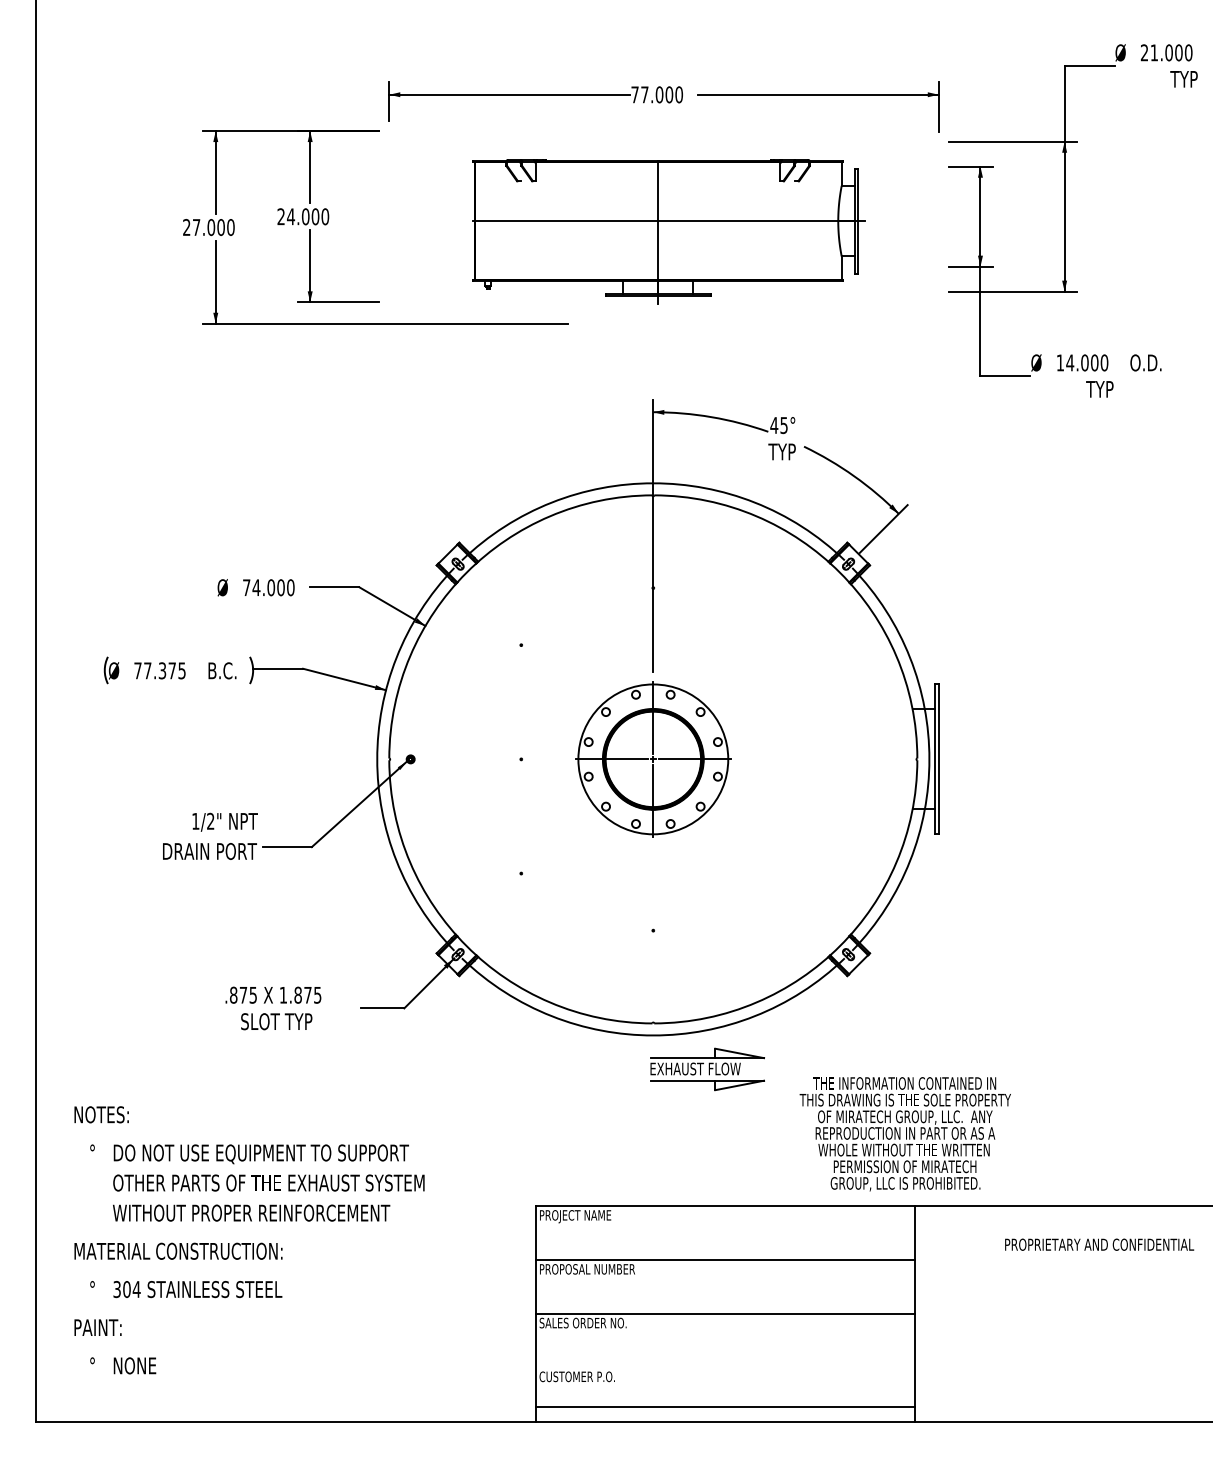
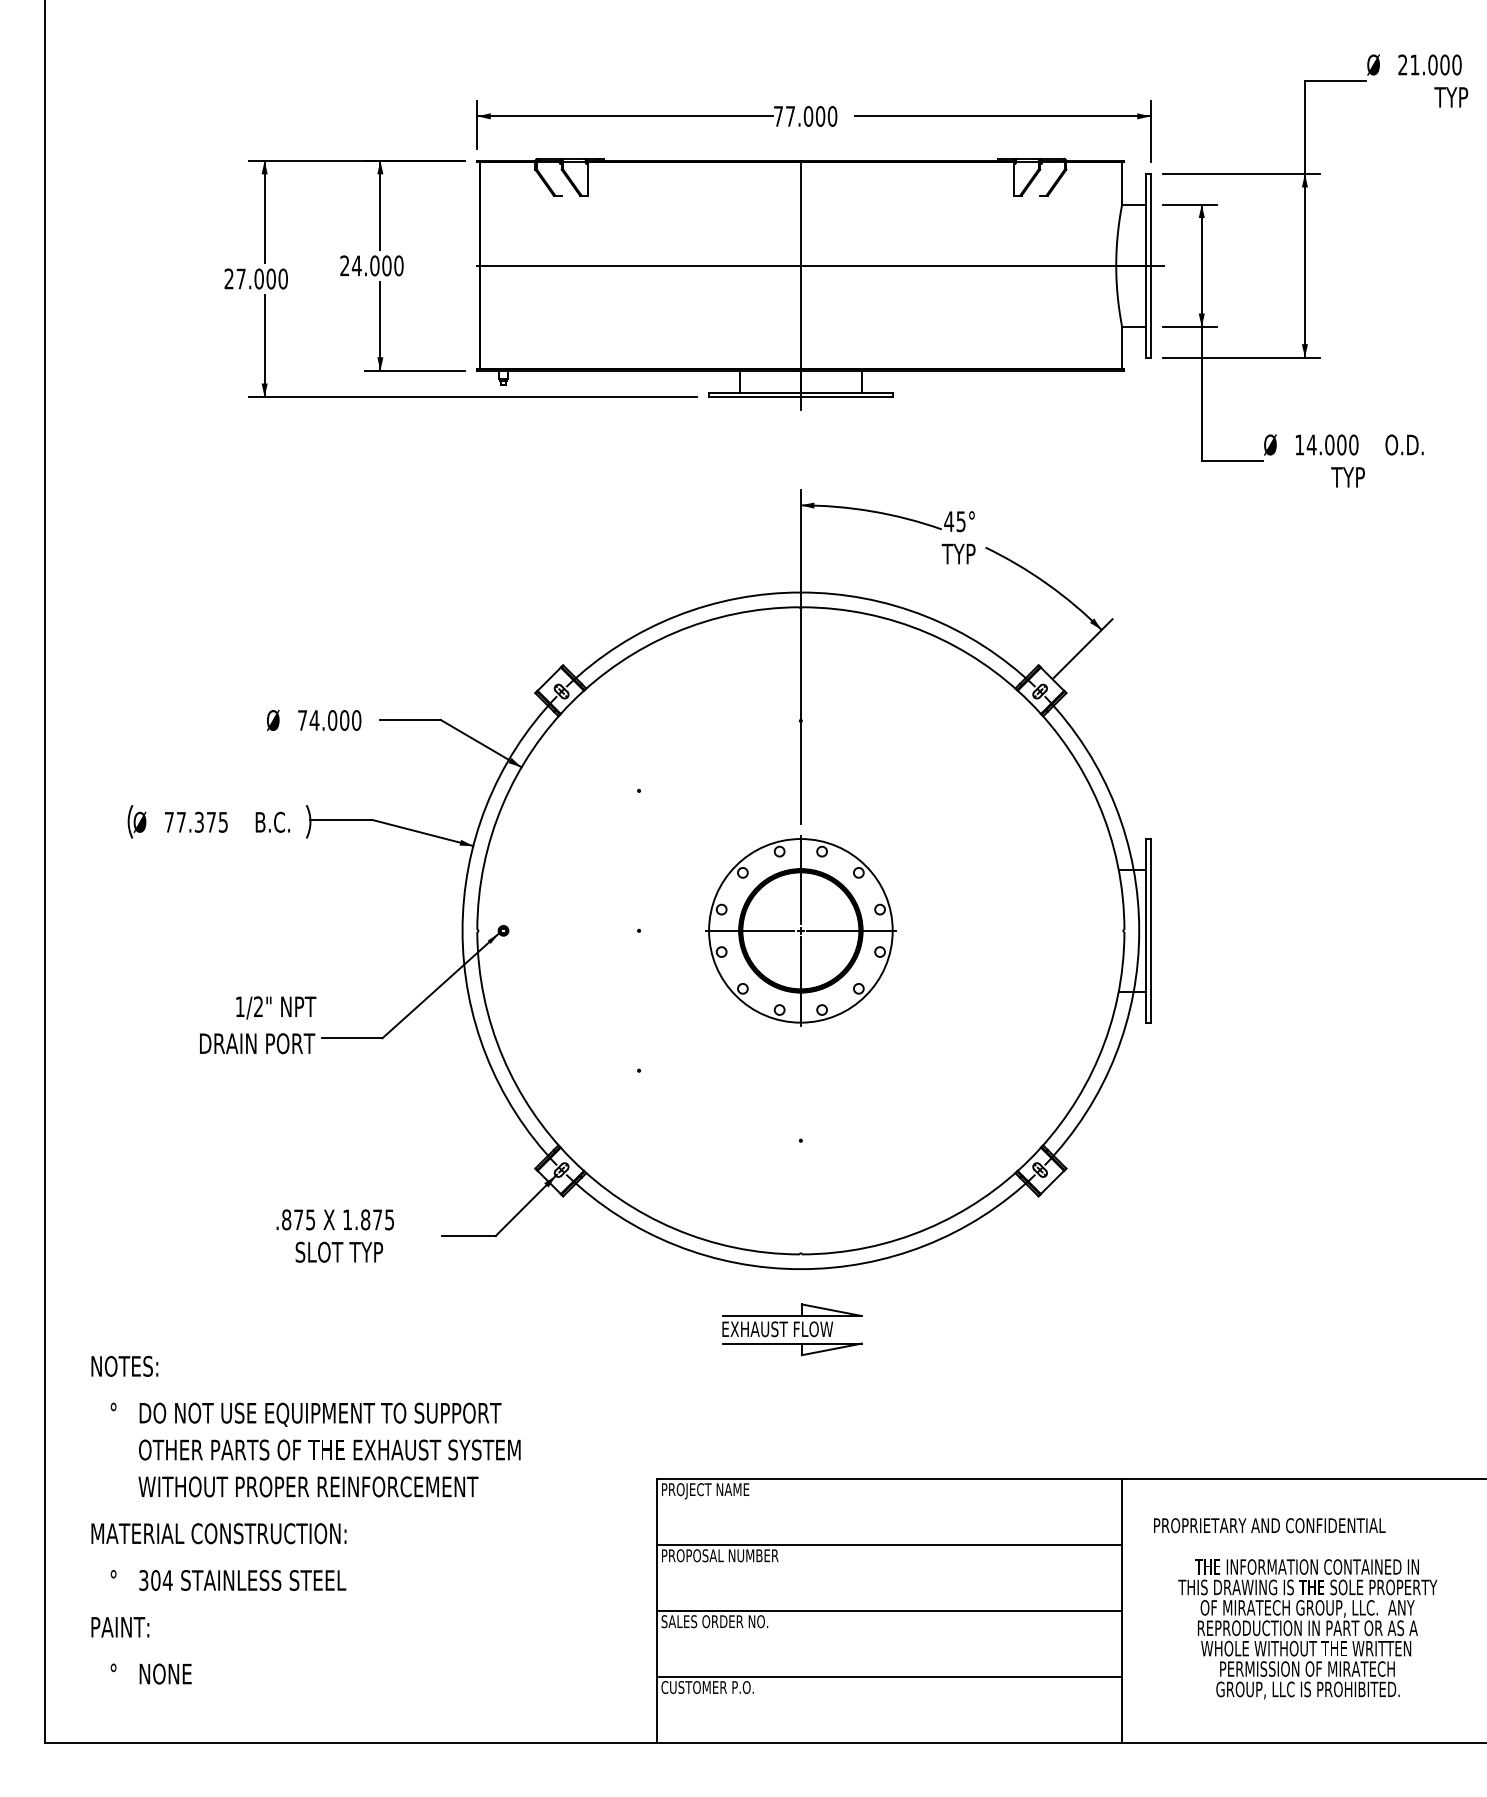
part: (669, 231) -> (820, 283), size x1.43
part: (707, 1069) -> (792, 1329), moved
text: (905, 1134) -> (1307, 1629), moved
text: (1099, 1244) -> (1269, 1525), moved
line: (724, 1407) -> (888, 1676), moved

